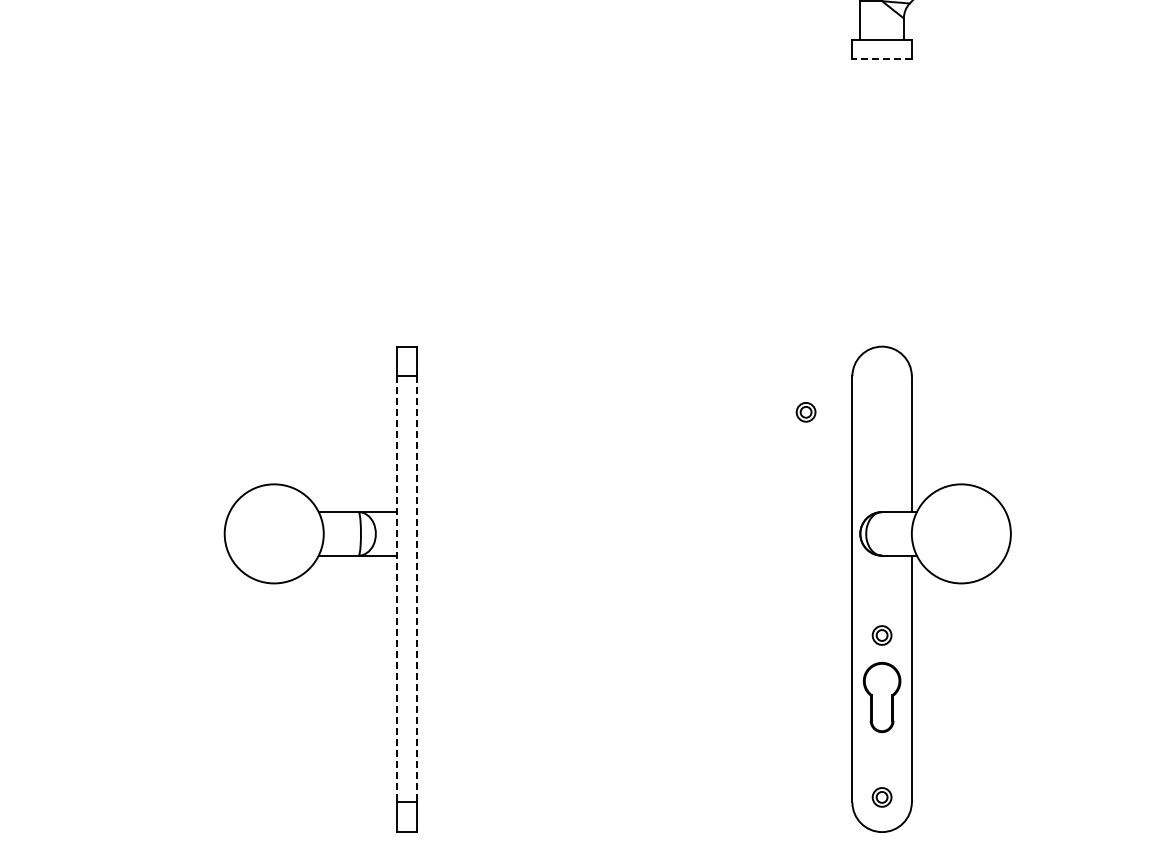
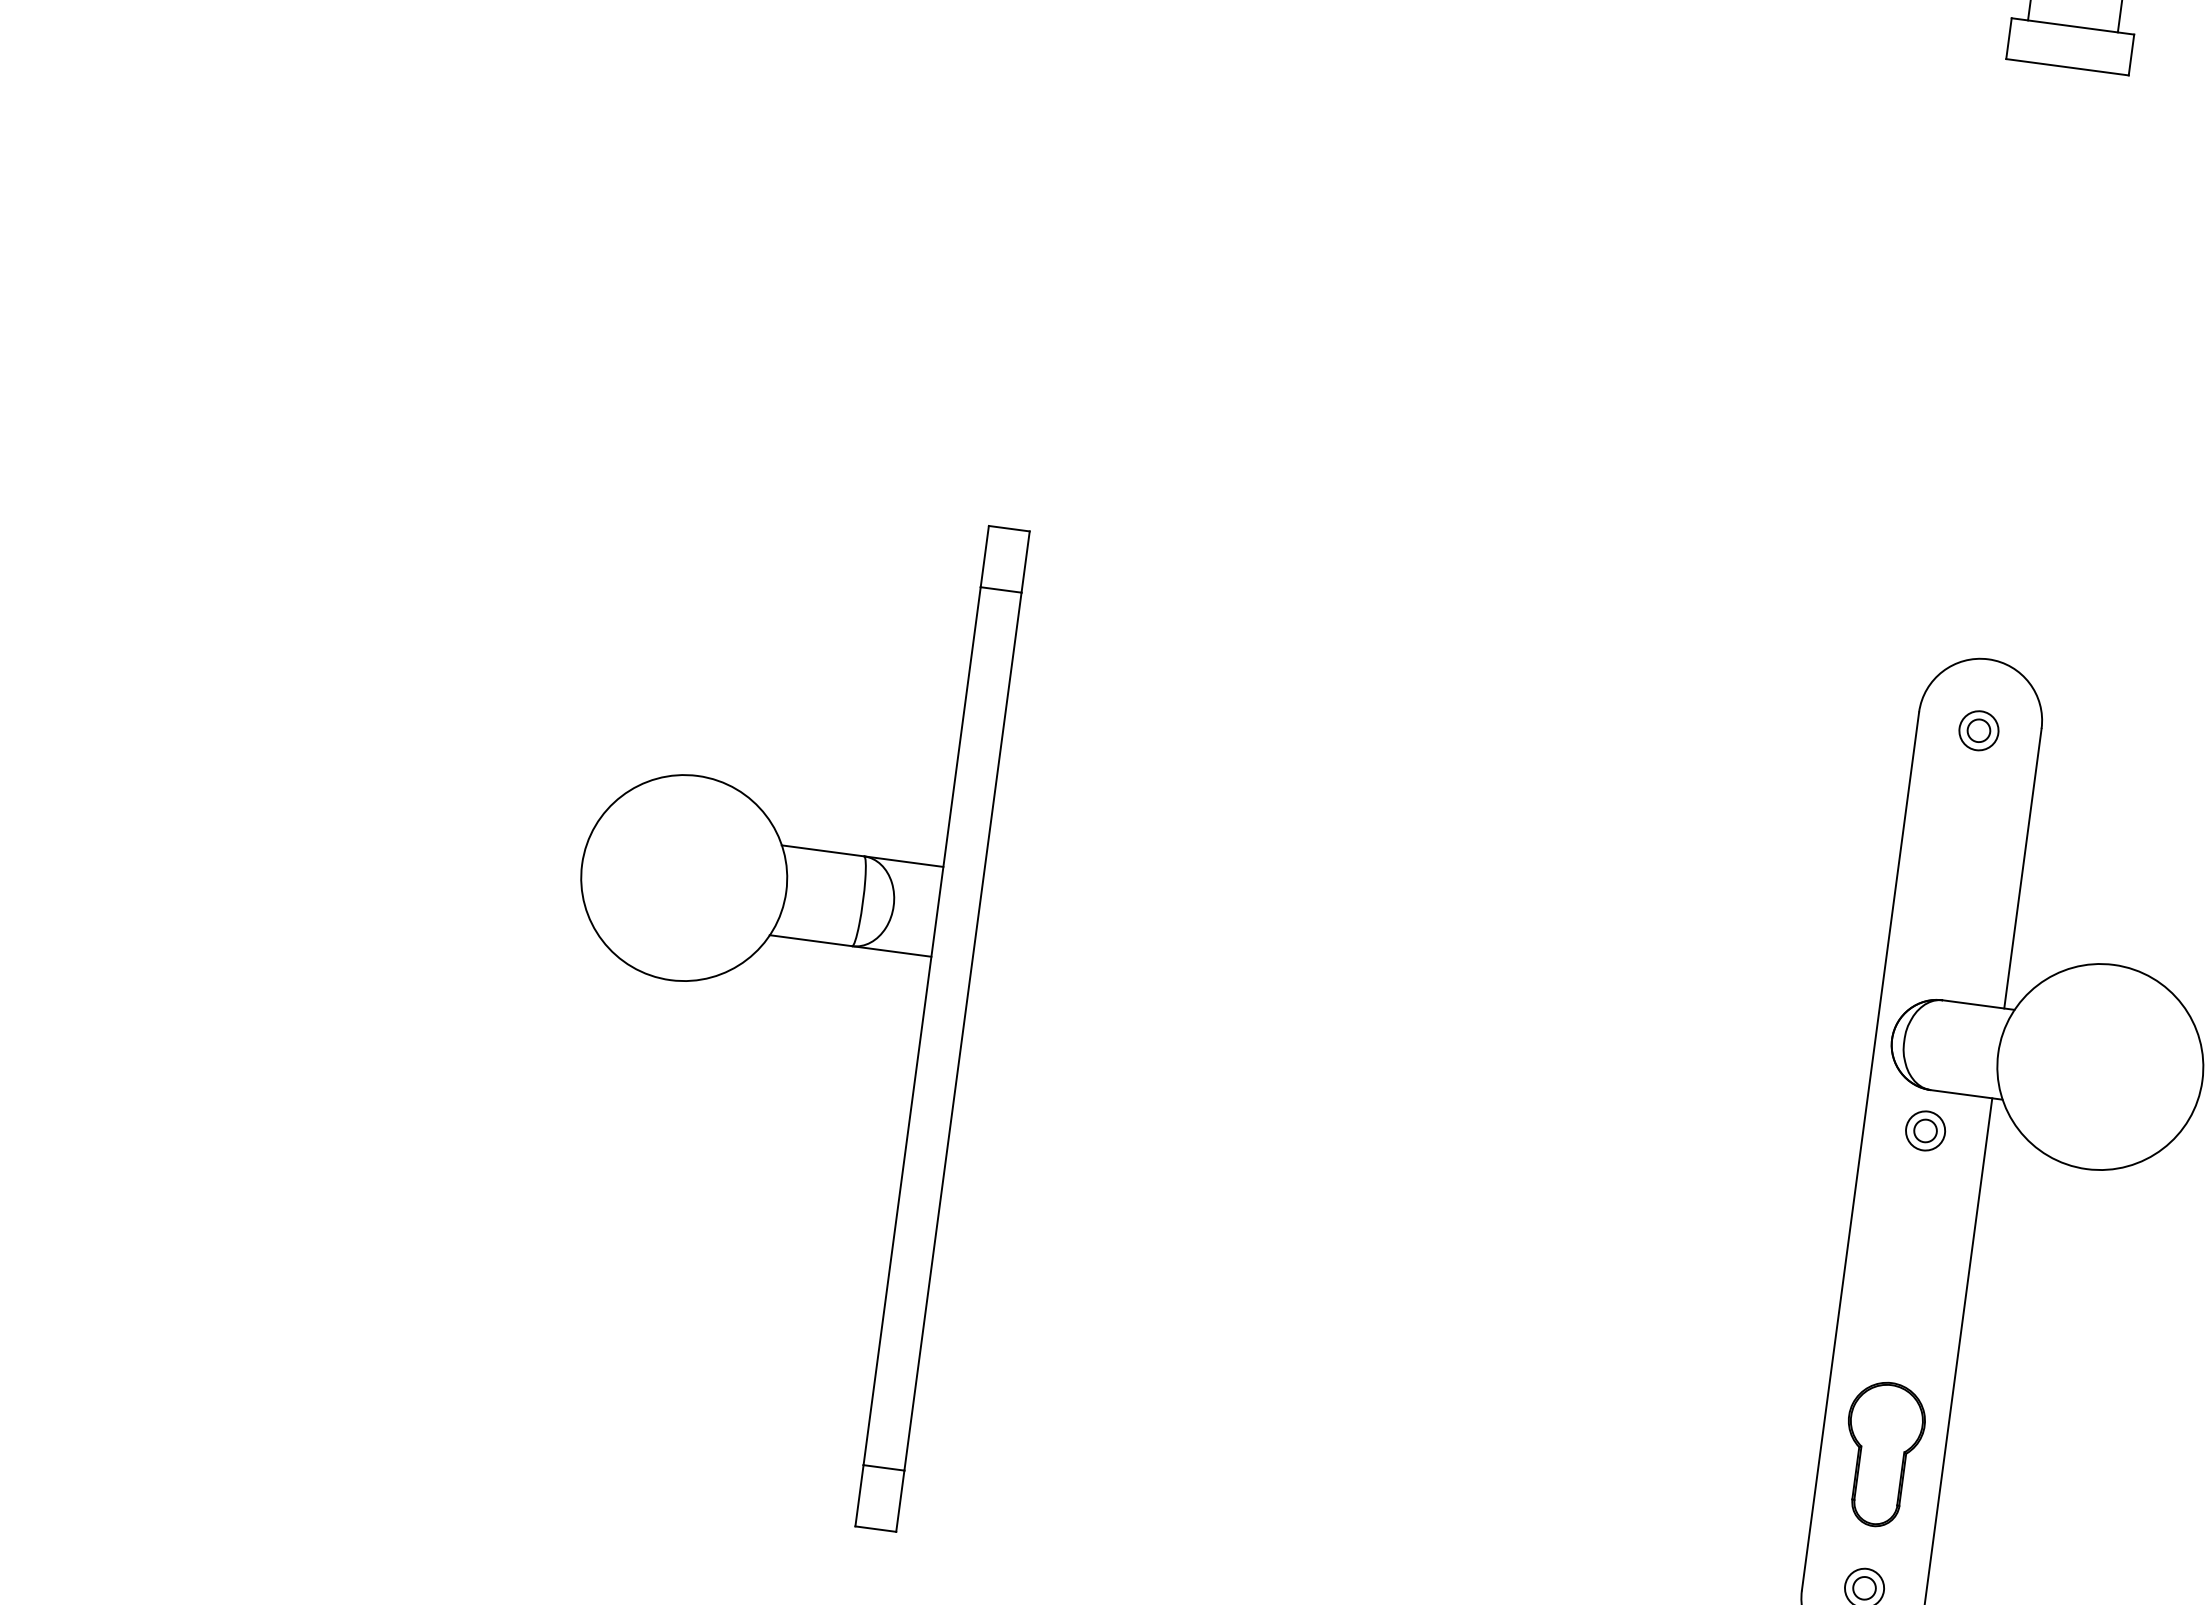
line: (882, 59) -> (2068, 67), dashed -> solid
part: (805, 412) -> (1977, 730), moved
line: (397, 589) -> (922, 1026), dashed -> solid
line: (416, 589) -> (962, 1031), dashed -> solid
part: (881, 635) -> (1924, 1130), moved
part: (881, 697) -> (1881, 1454), moved

